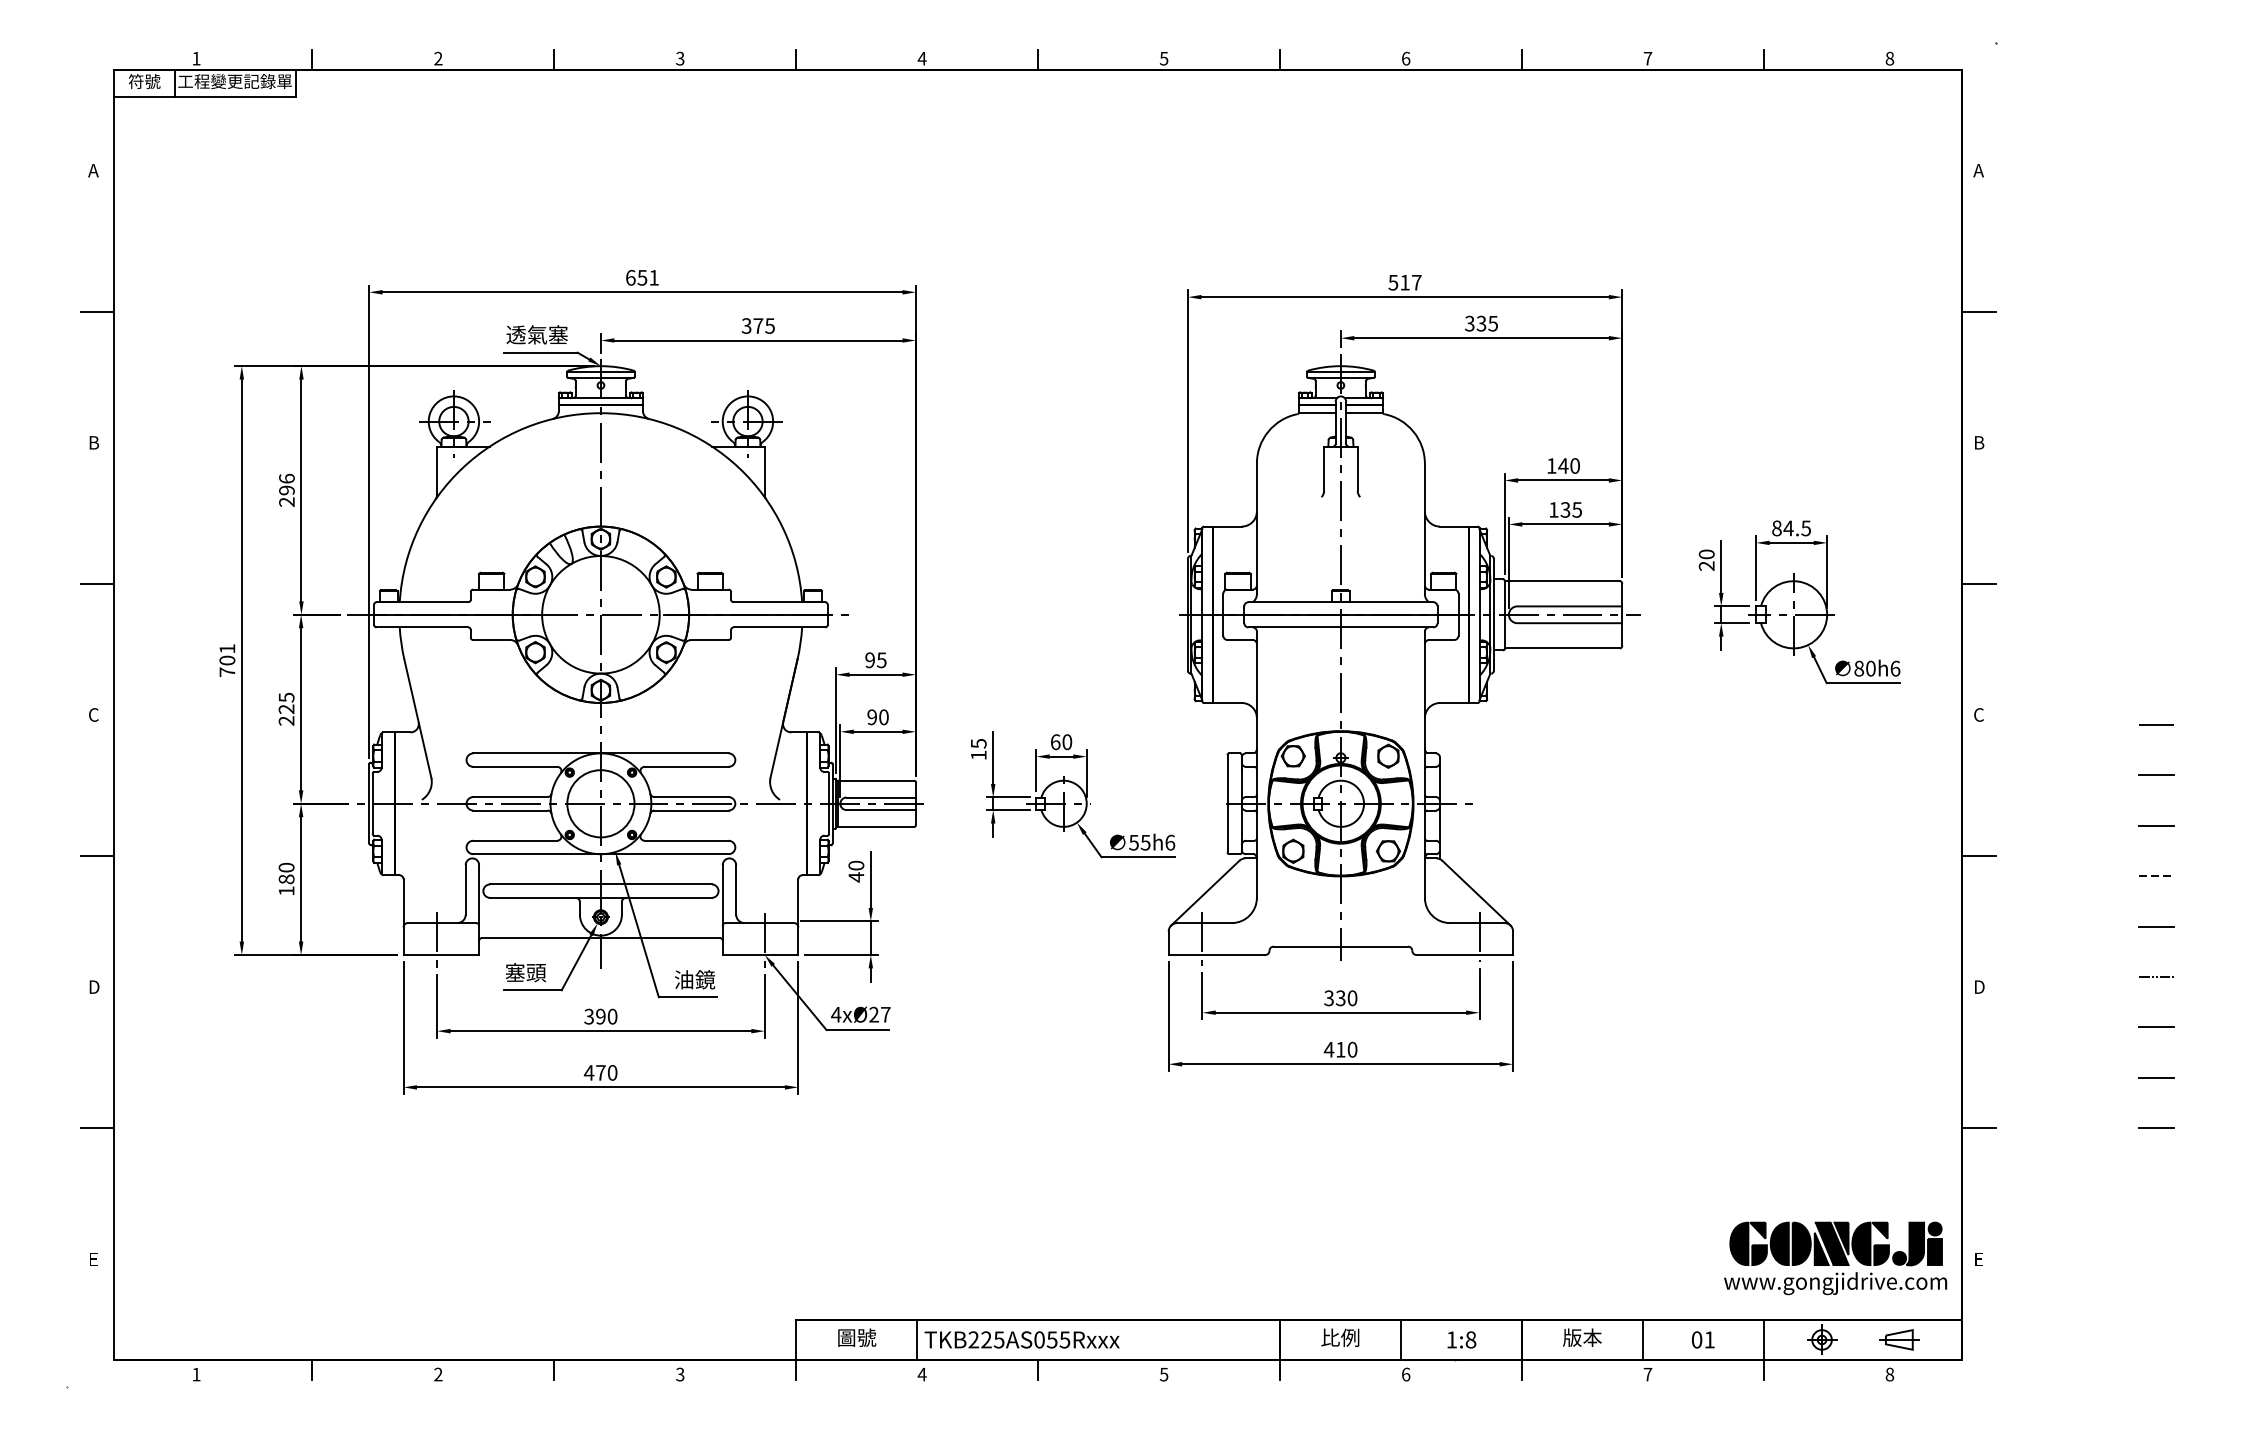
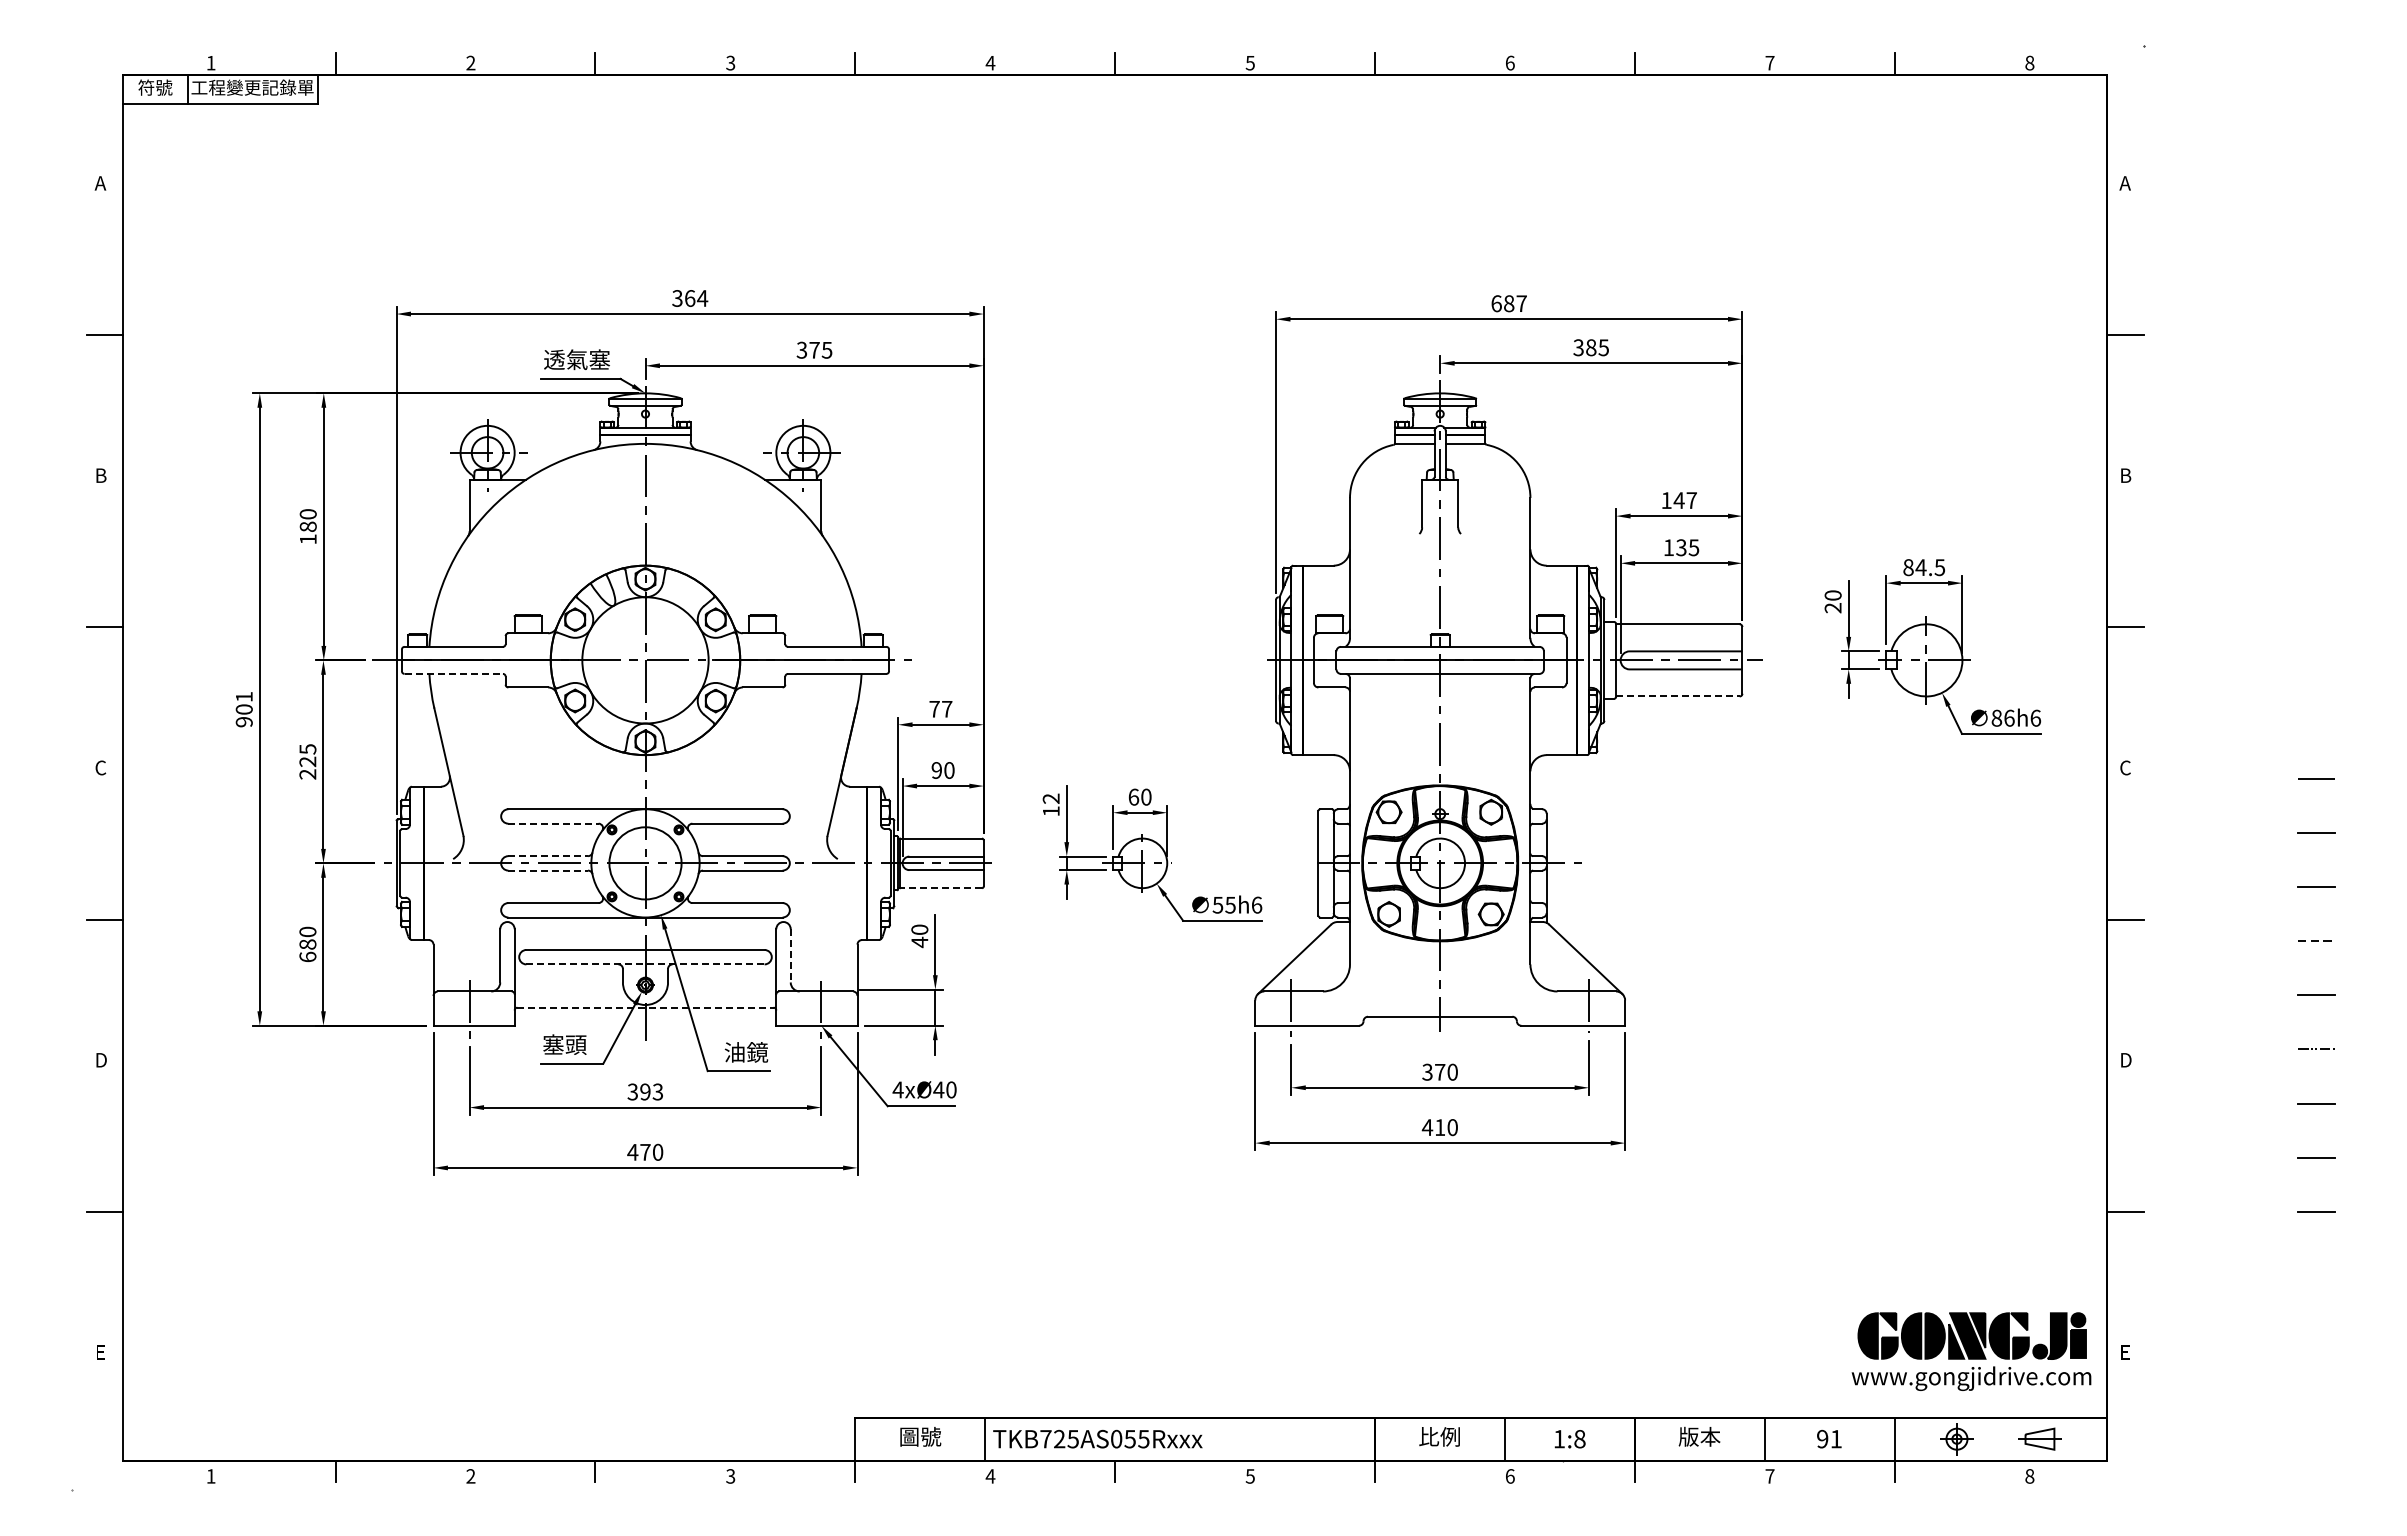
text: (642, 277) -> (690, 298), 651 -> 364
text: (1398, 282) -> (1502, 303), 517 -> 687
text: (1481, 323) -> (1591, 347), 335 -> 385
text: (1574, 465) -> (1691, 500), 140 -> 147
text: (286, 490) -> (307, 526), 296 -> 180
line: (423, 627) -> (454, 673), solid -> dashed
line: (1561, 648) -> (1677, 696), solid -> dashed
text: (875, 659) -> (940, 708), 95 -> 77
text: (1870, 667) -> (2009, 717), 80h6 -> 86h6
text: (226, 671) -> (243, 721), 701 -> 901
text: (978, 743) -> (1050, 798), 15 -> 12
line: (515, 766) -> (553, 823), solid -> dashed
line: (510, 797) -> (548, 856), solid -> dashed
line: (510, 810) -> (548, 870), solid -> dashed
line: (875, 827) -> (940, 888), solid -> dashed
line: (735, 889) -> (790, 955), solid -> dashed
text: (286, 890) -> (307, 956), 180 -> 680
line: (601, 897) -> (646, 964), solid -> dashed
line: (601, 937) -> (646, 1007), solid -> dashed
text: (1340, 997) -> (1439, 1071), 330 -> 370
text: (879, 1014) -> (944, 1089), 4xØ27 -> 4xØ40
text: (612, 1016) -> (657, 1091), 390 -> 393
text: (973, 1339) -> (1045, 1438), TKB225AS055Rxxx -> TKB725AS055Rxxx
text: (1696, 1340) -> (1822, 1439), 01 -> 91

